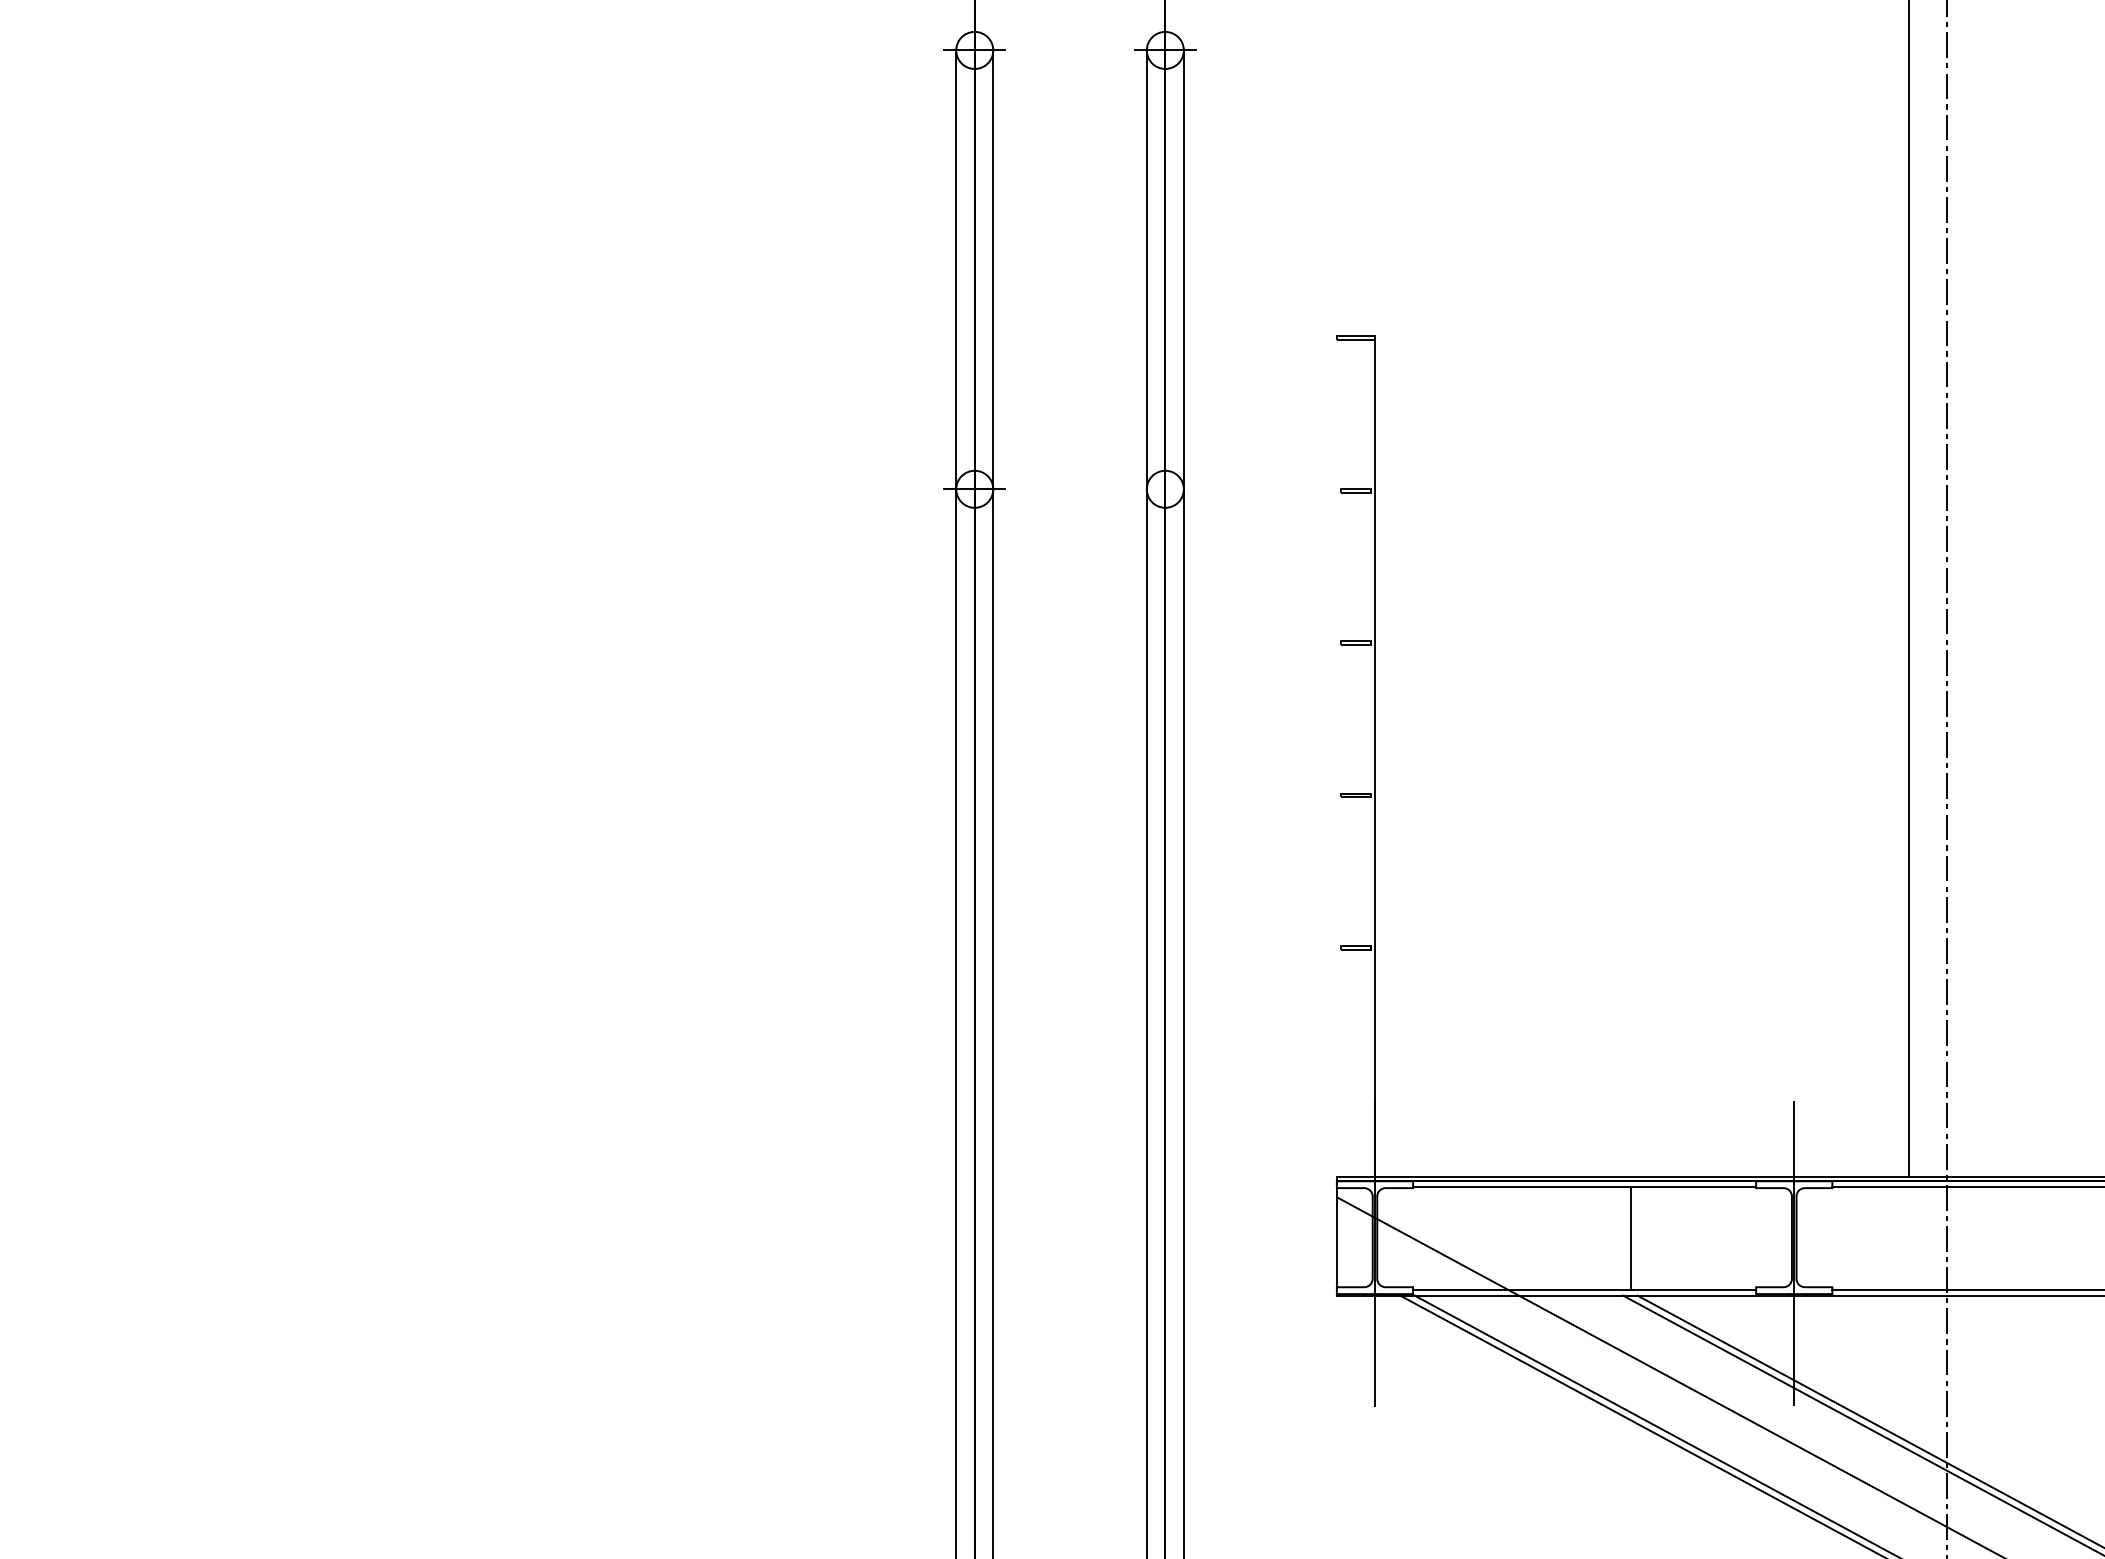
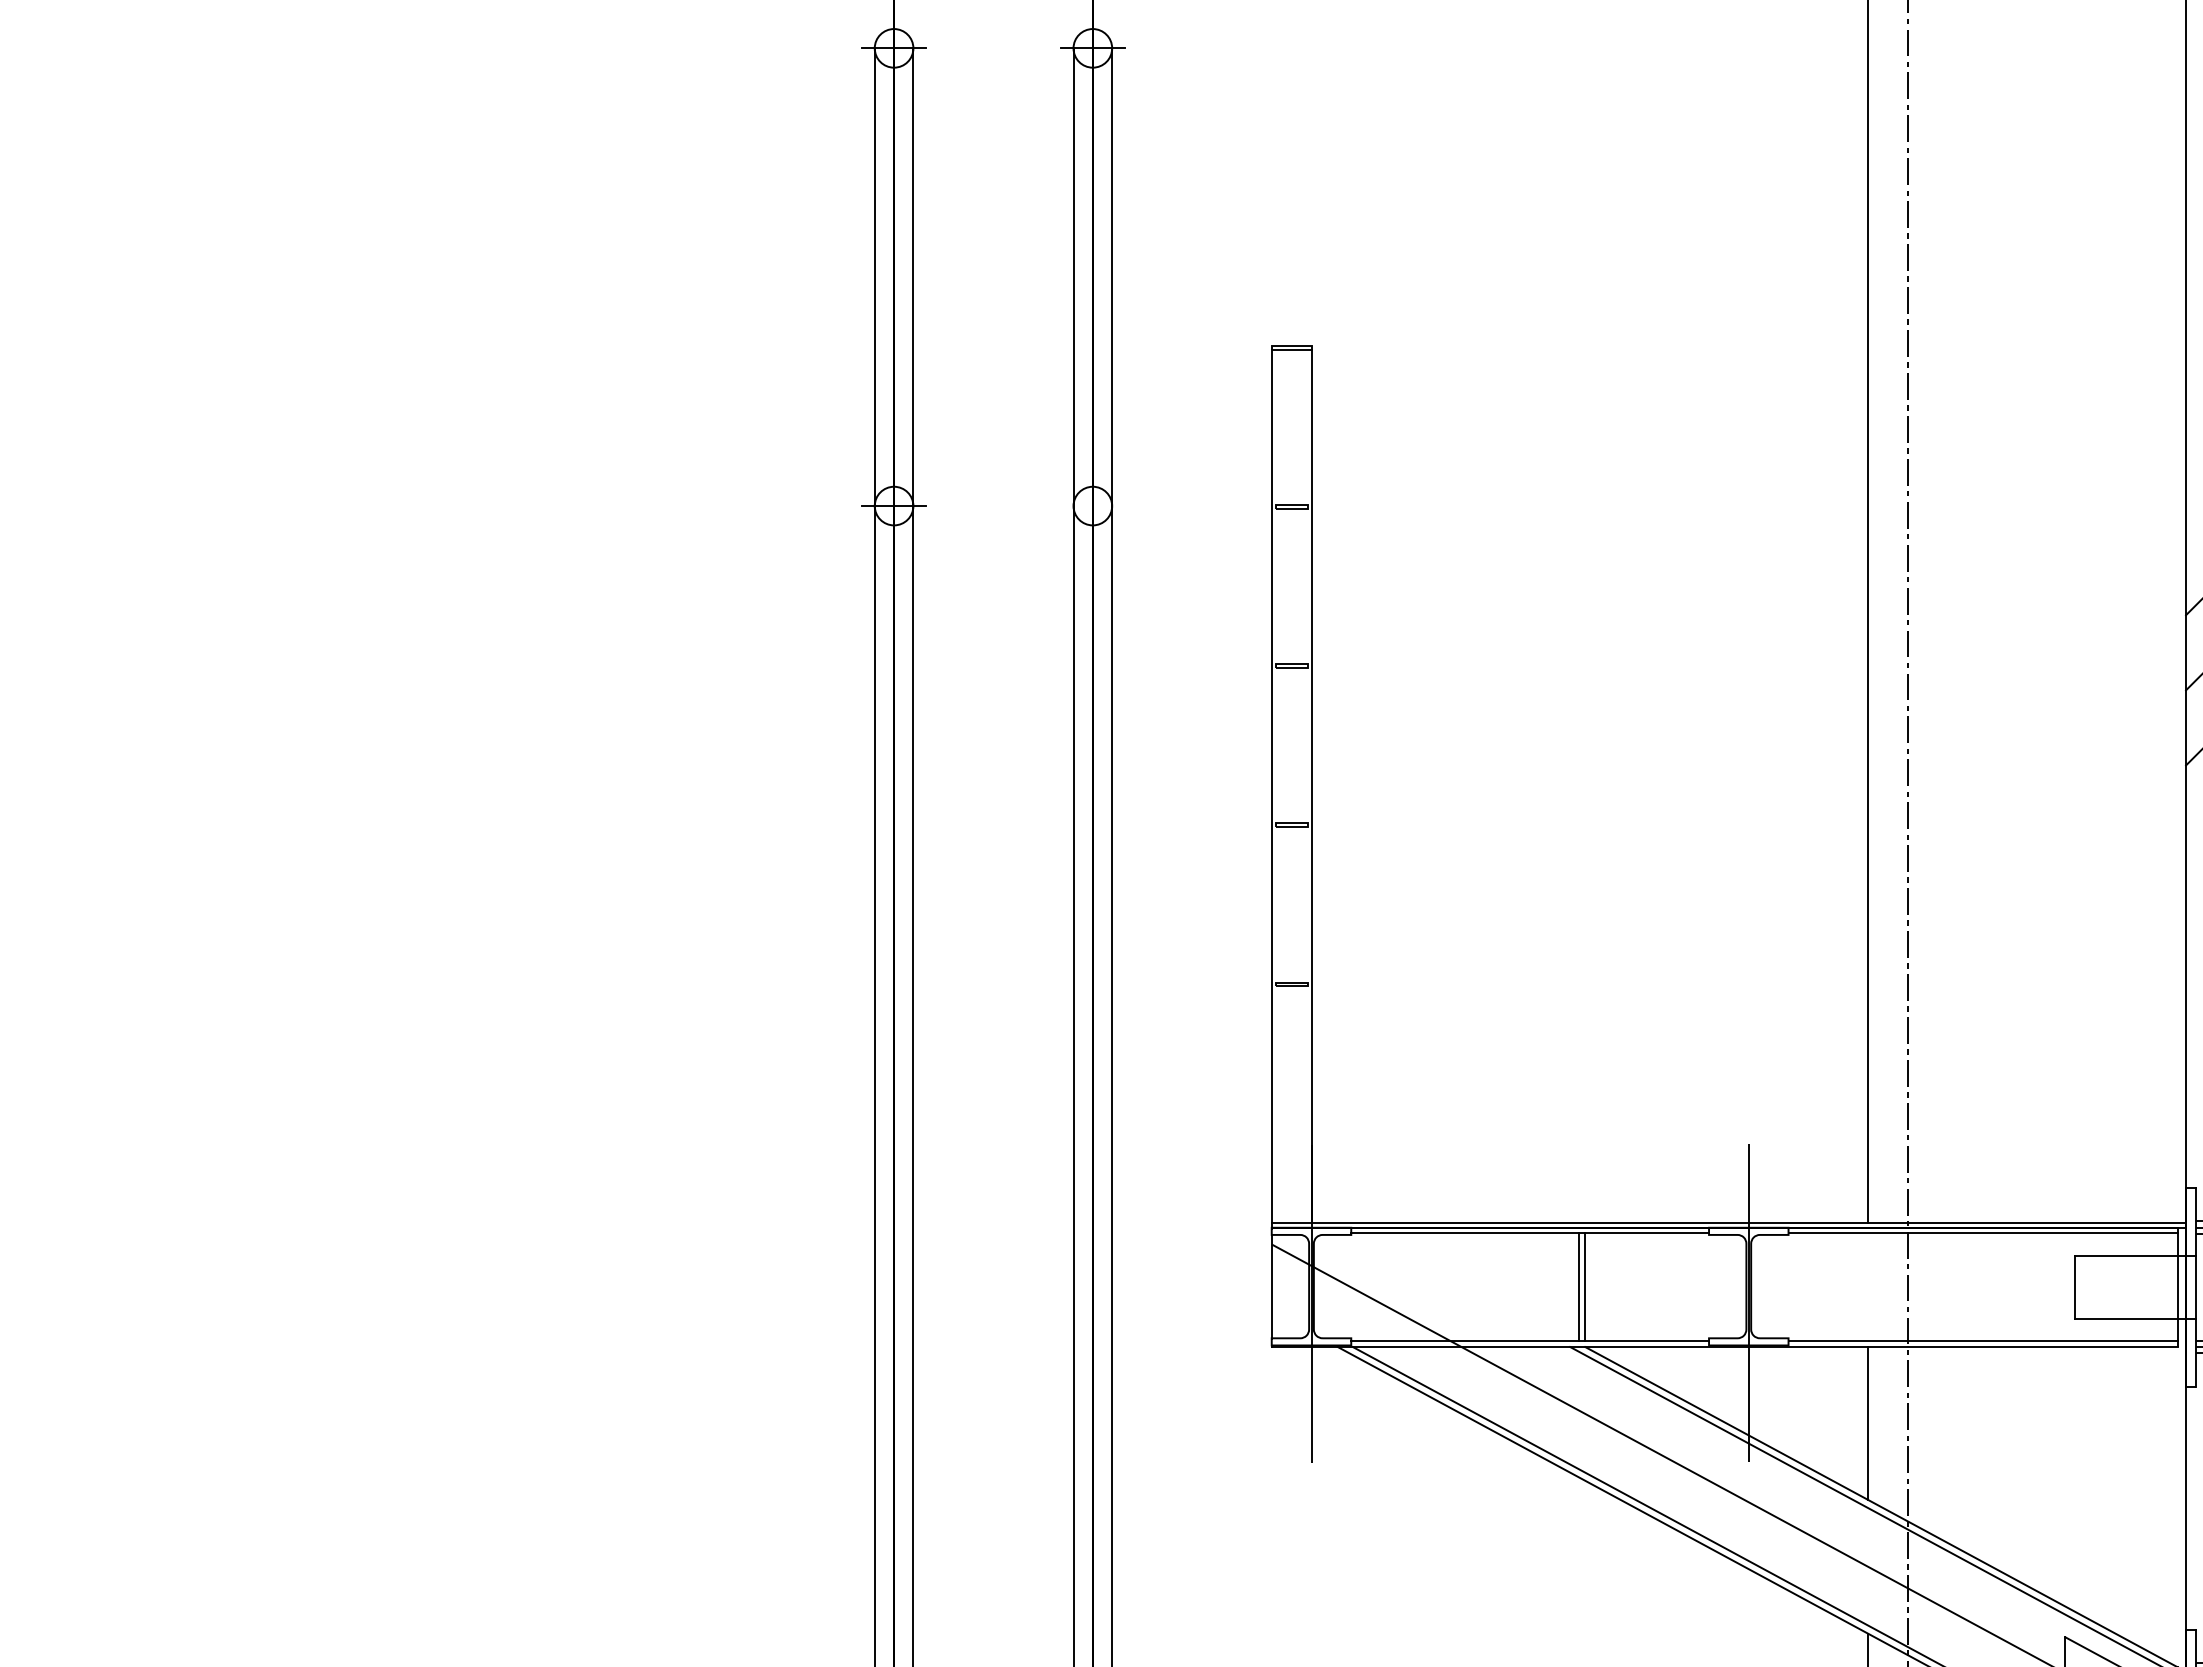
line: (1336, 758) -> (1271, 786), added
line: (1637, 1238) -> (1585, 1287), added
line: (1909, 1368) -> (1868, 1423), added

